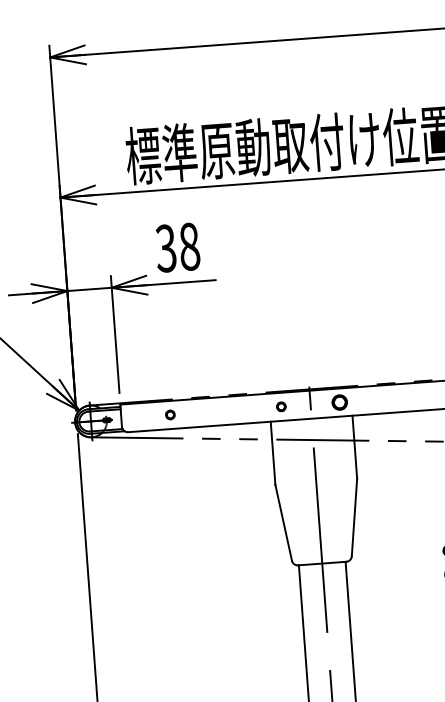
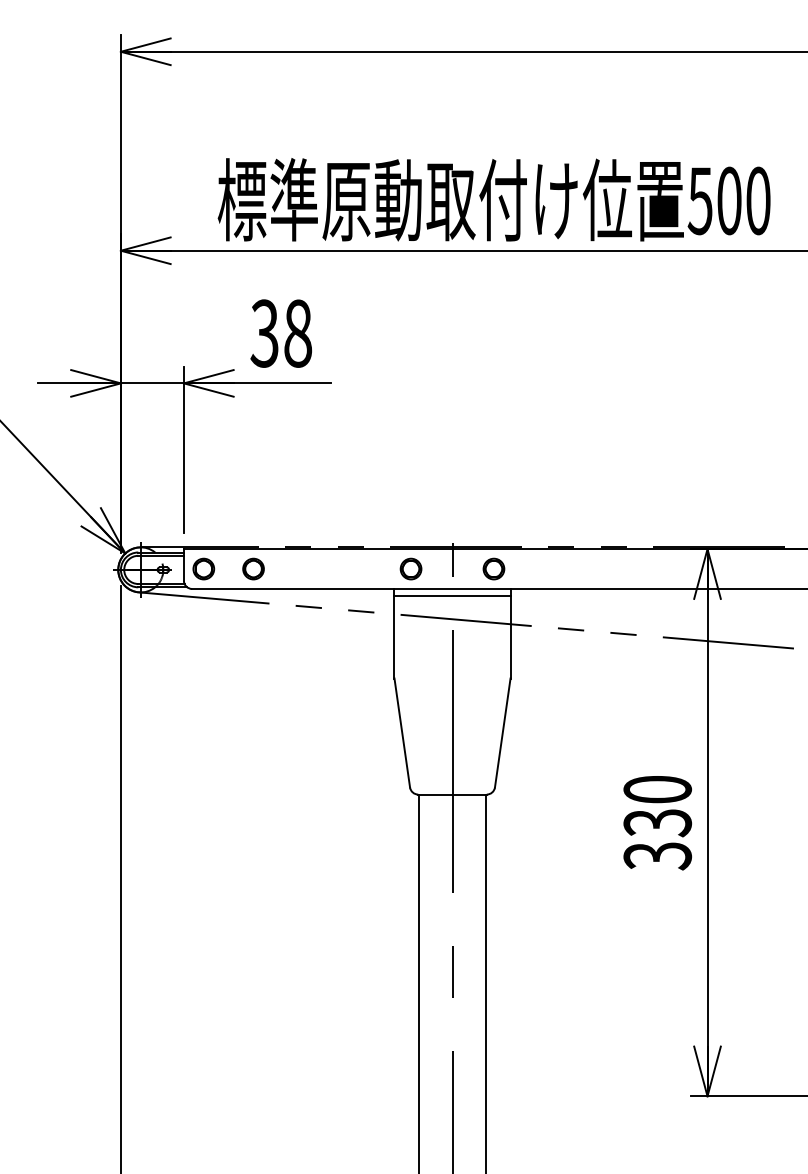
part: (280, 406) -> (410, 568), size x1.67
part: (170, 414) -> (253, 568), size x1.67
part: (135, 417) -> (203, 568), added
line: (311, 423) -> (452, 595), added

